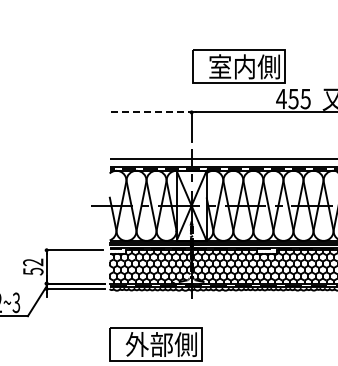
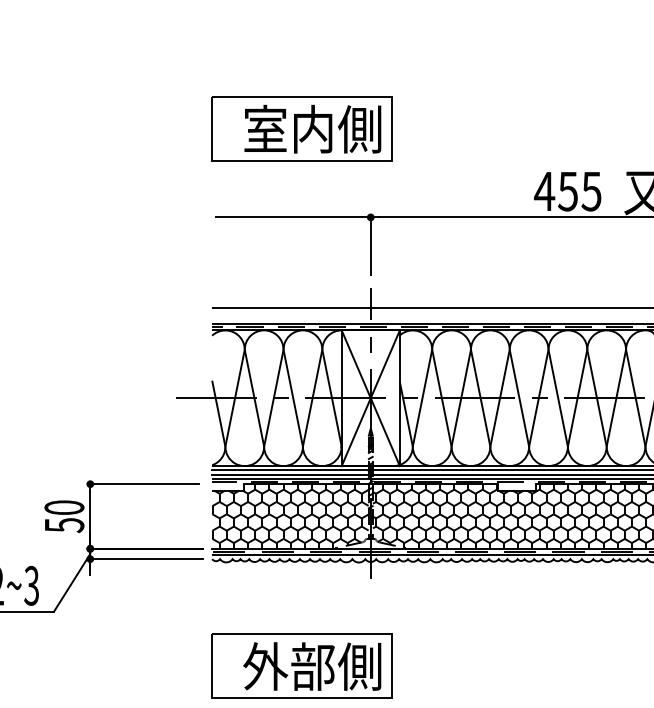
part: (238, 66) -> (300, 128), moved
line: (151, 112) -> (293, 217), dashed -> solid
text: (33, 262) -> (64, 507), 52 -> 50

